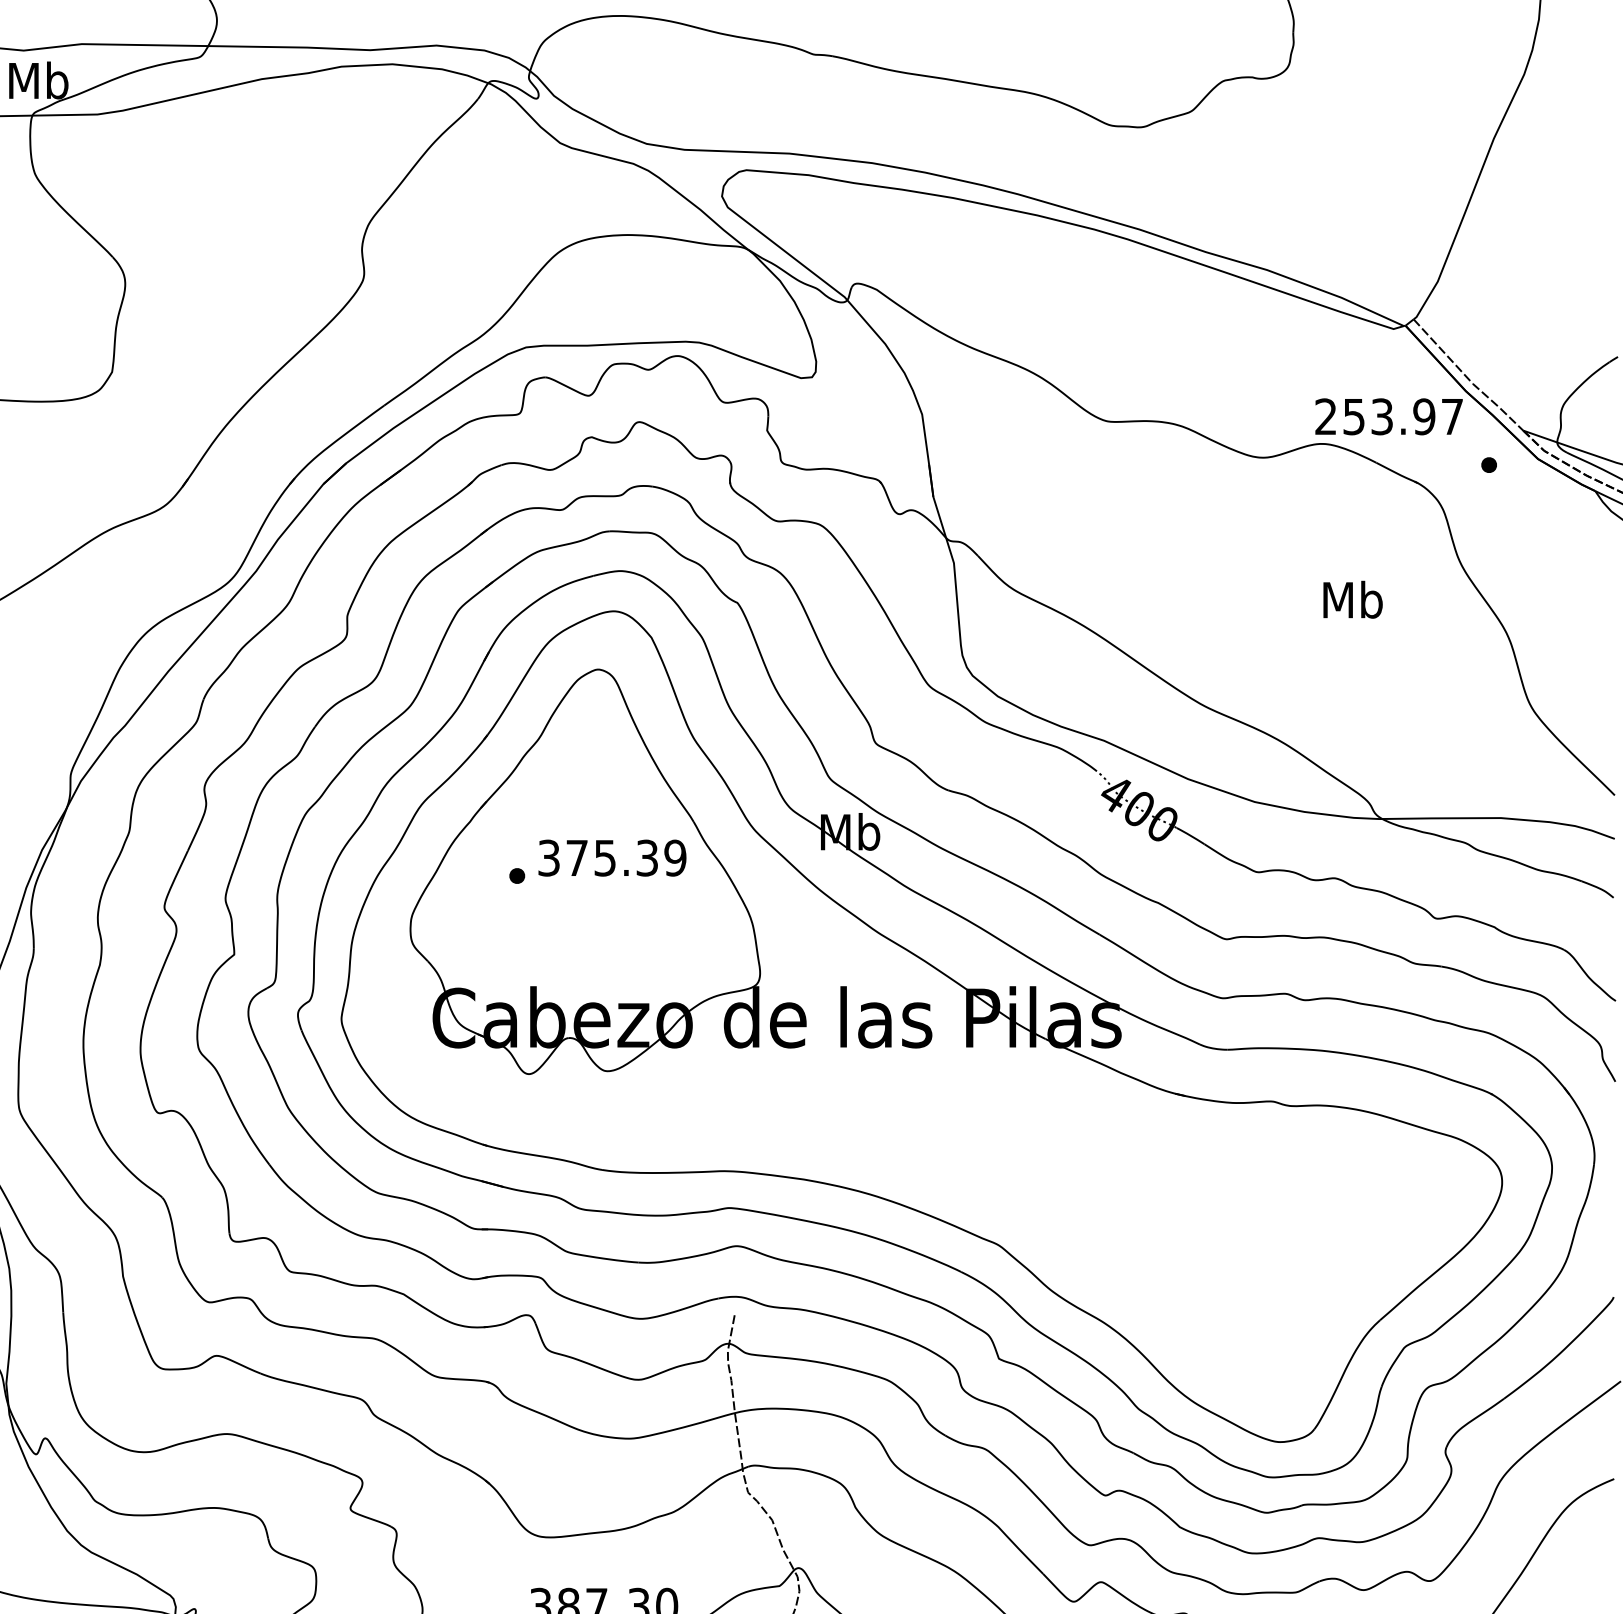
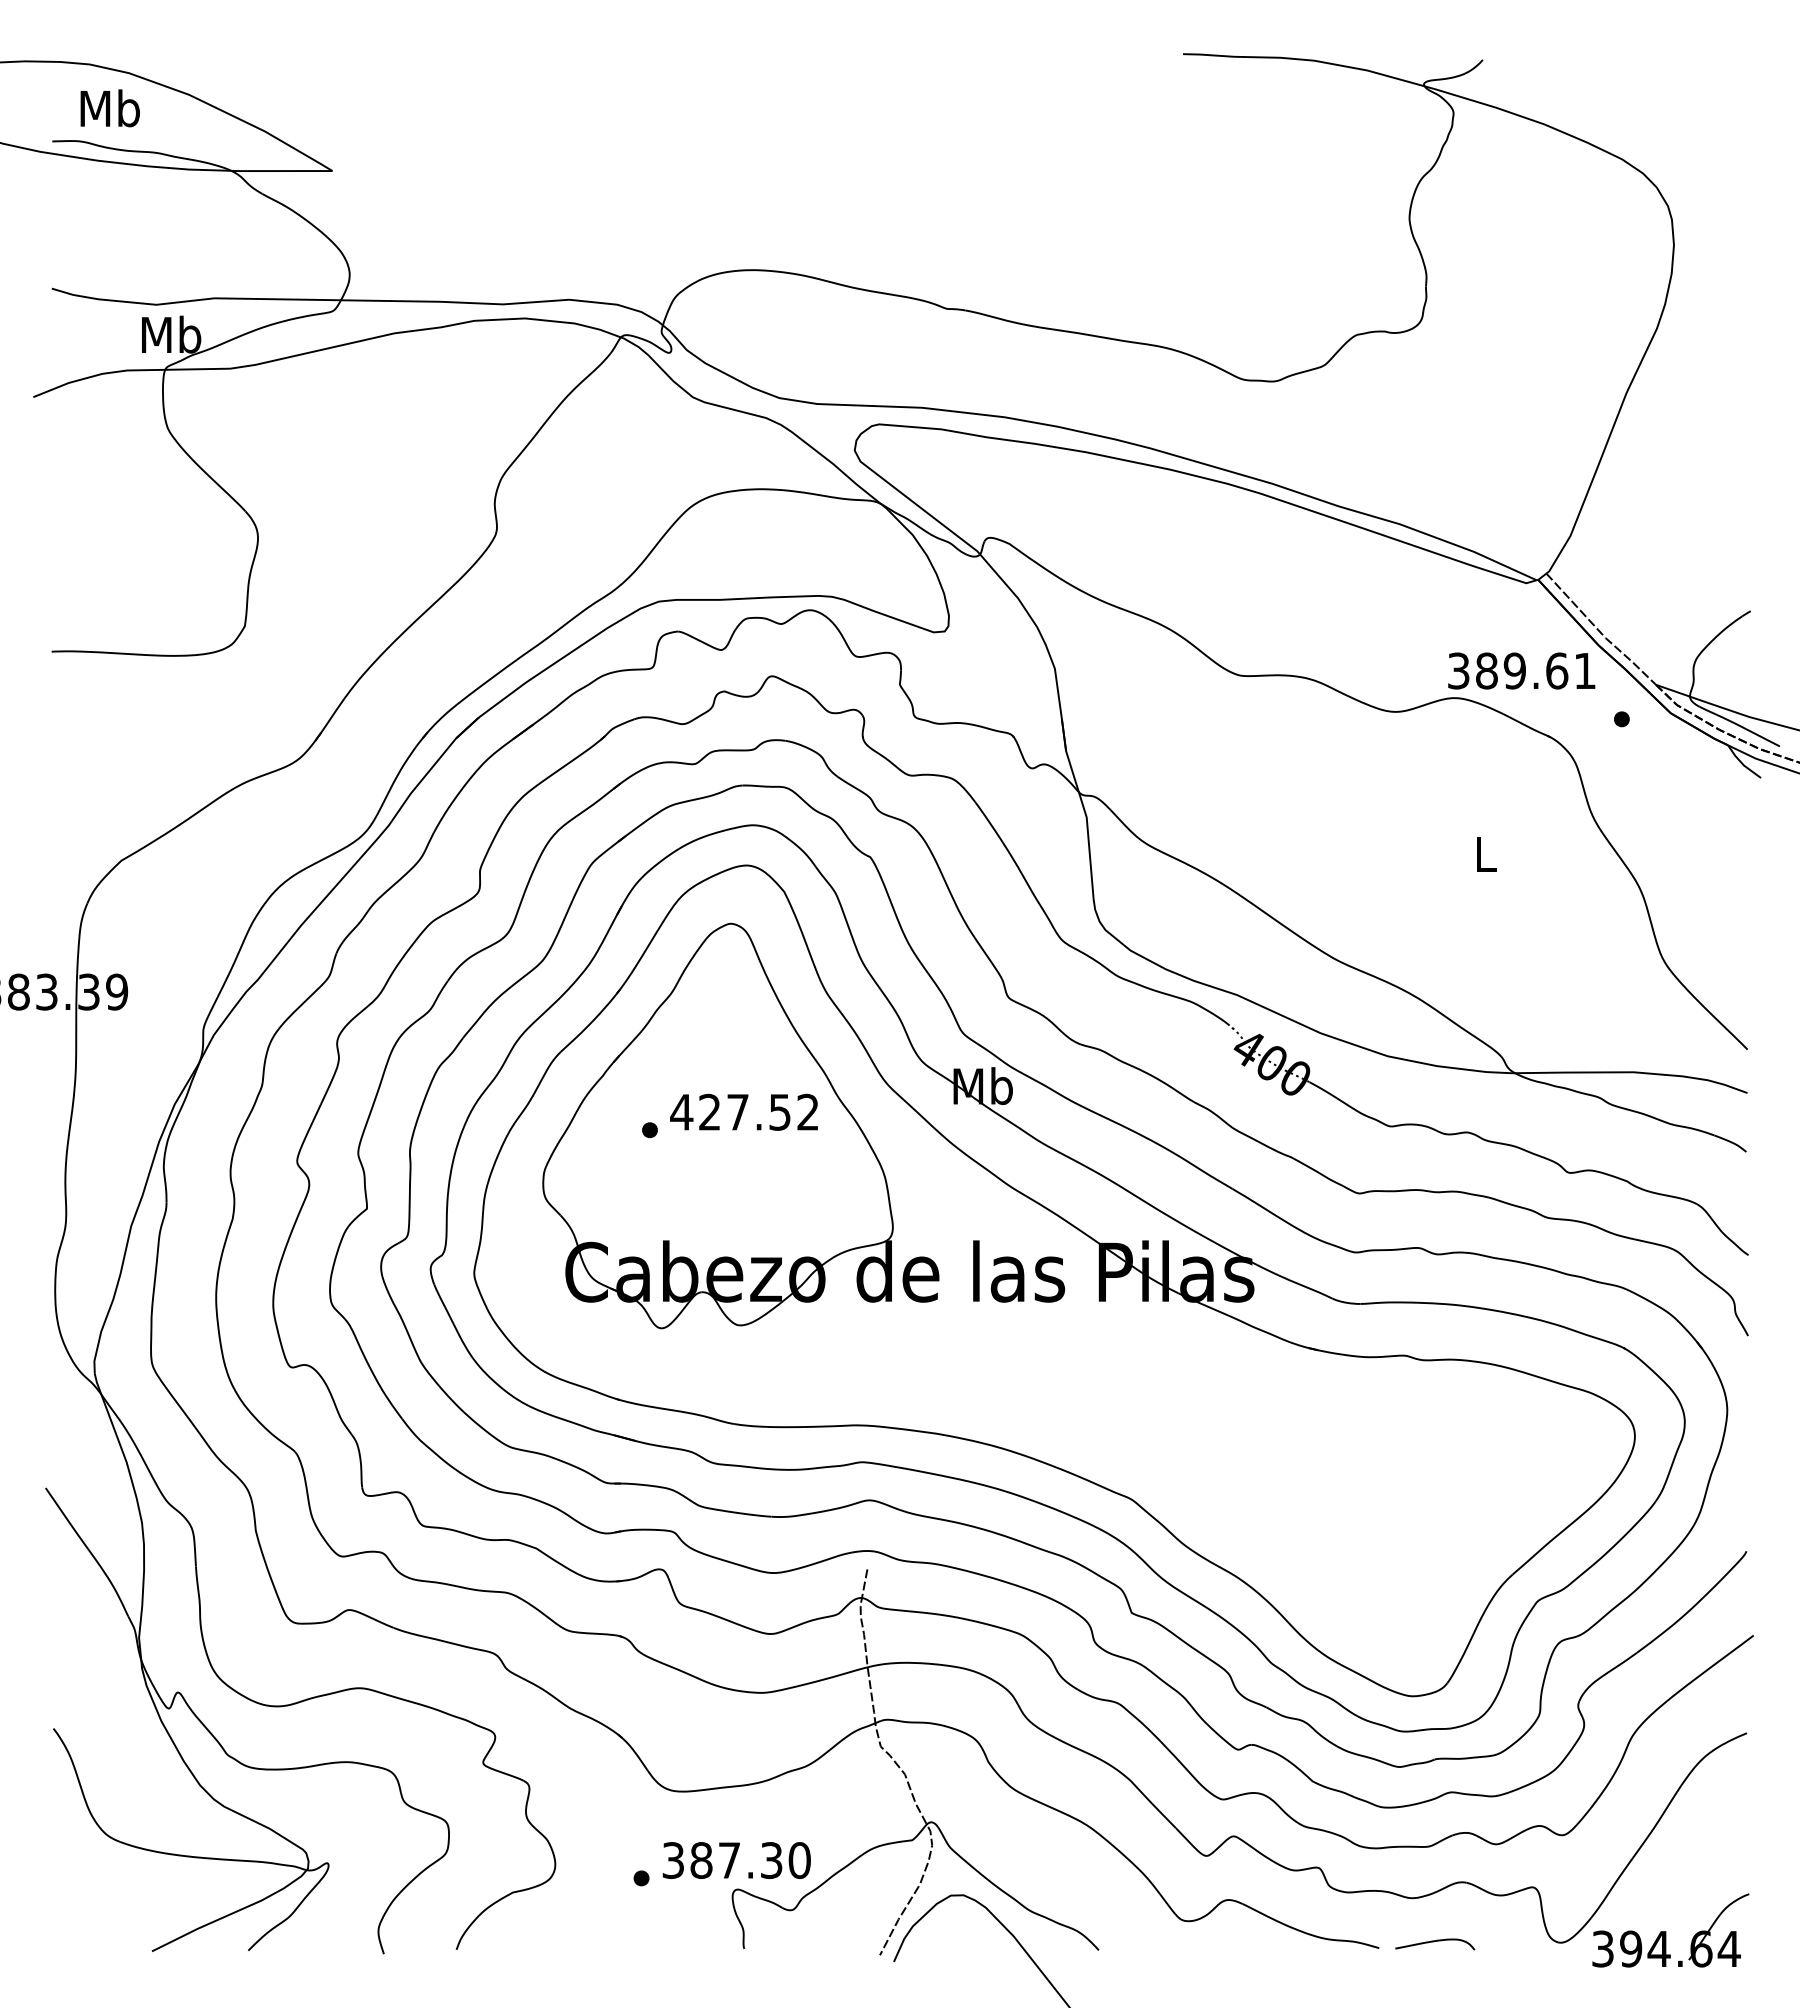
text: (1388, 416) -> (1521, 670), 253.97 -> 389.61
text: (1352, 599) -> (1485, 853), Mb -> L
text: (611, 857) -> (744, 1111), 375.39 -> 427.52

